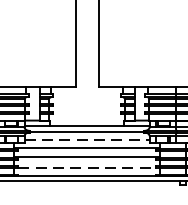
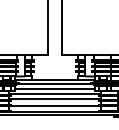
line: (87, 139) -> (55, 88), dashed -> solid
line: (87, 167) -> (55, 106), dashed -> solid

